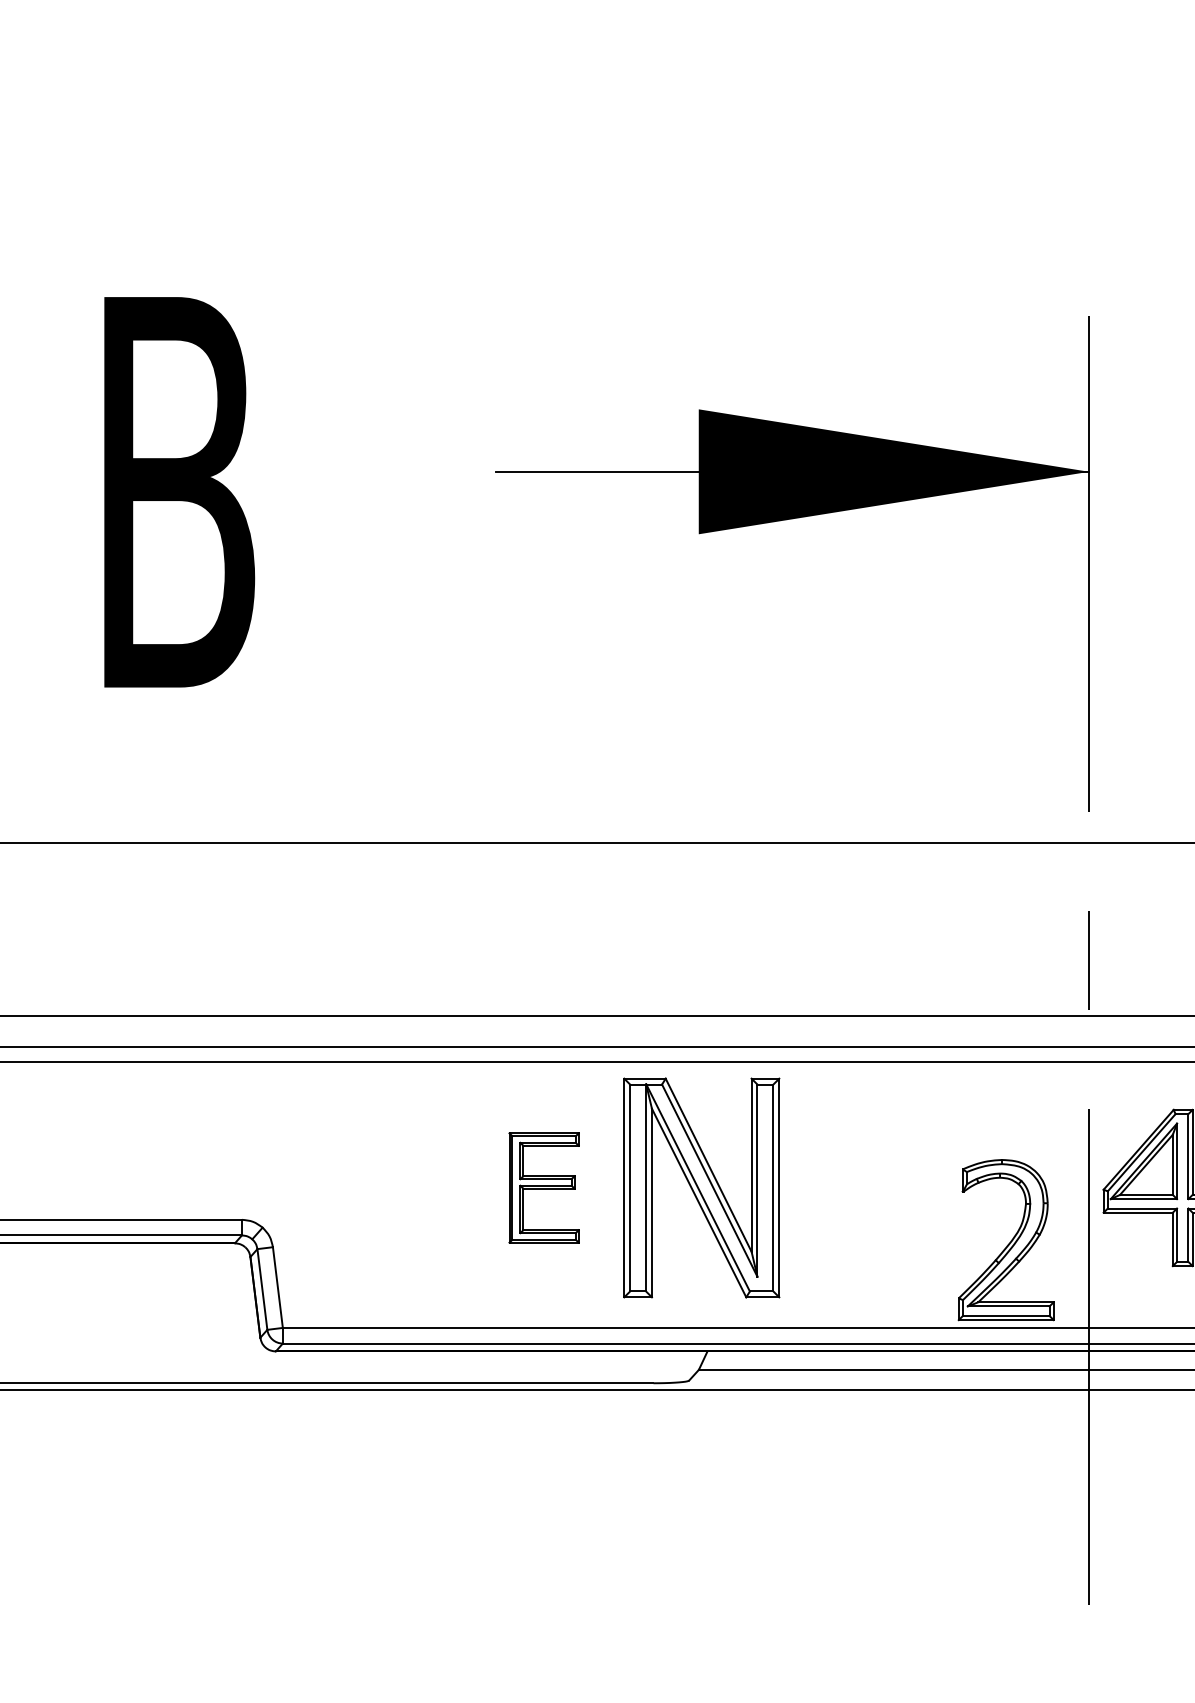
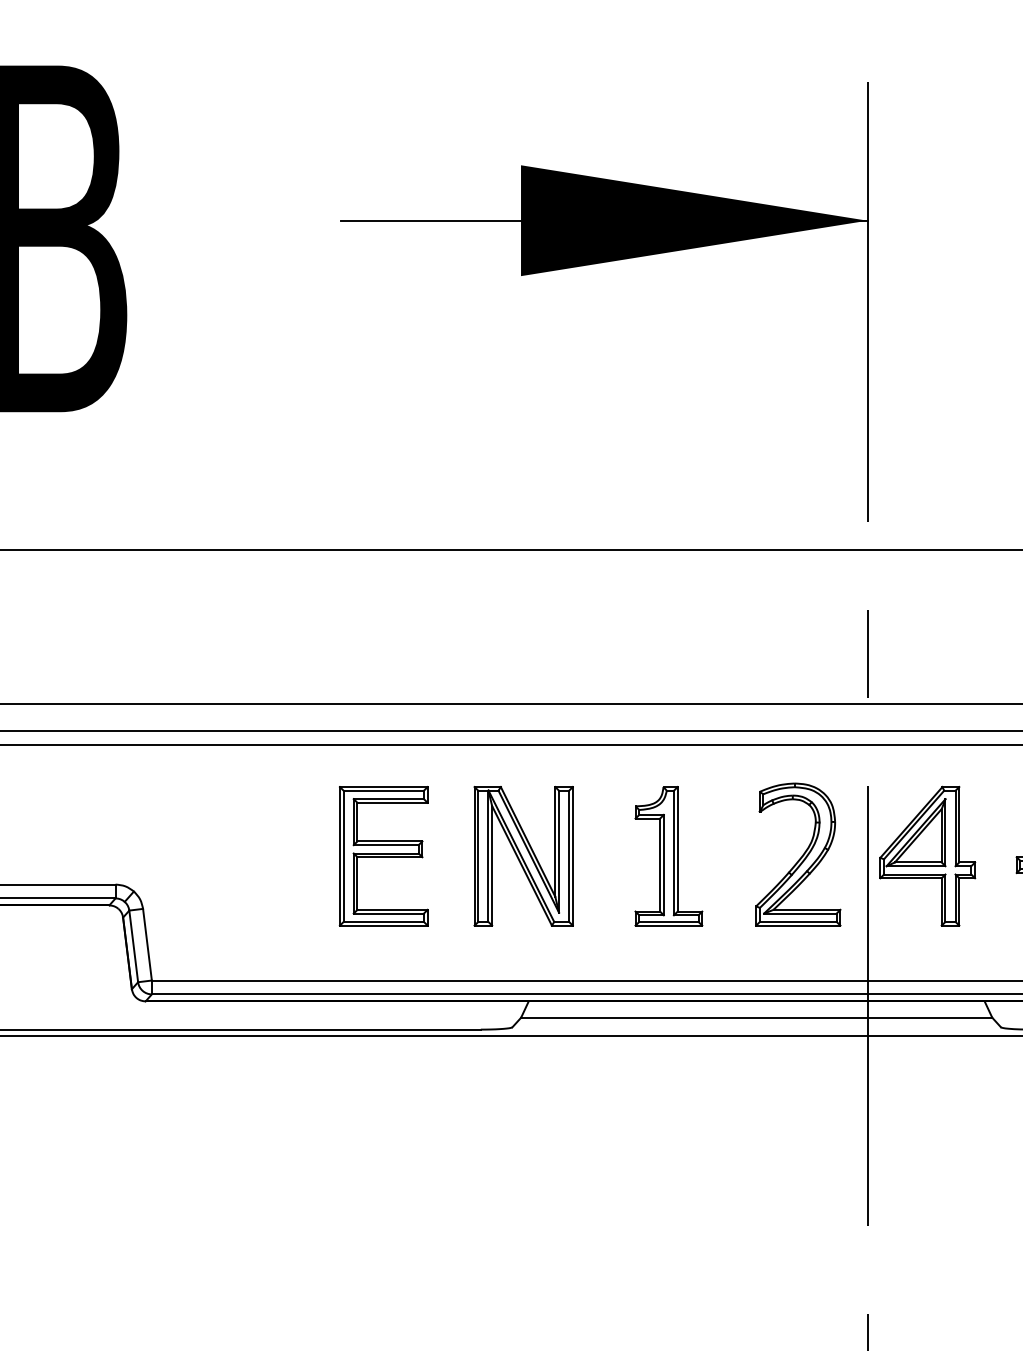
part: (543, 1187) -> (383, 855), size x1.43
part: (701, 1187) -> (523, 855), size x0.71
part: (865, 1187) -> (668, 855), added
part: (1005, 1240) -> (797, 855), moved

